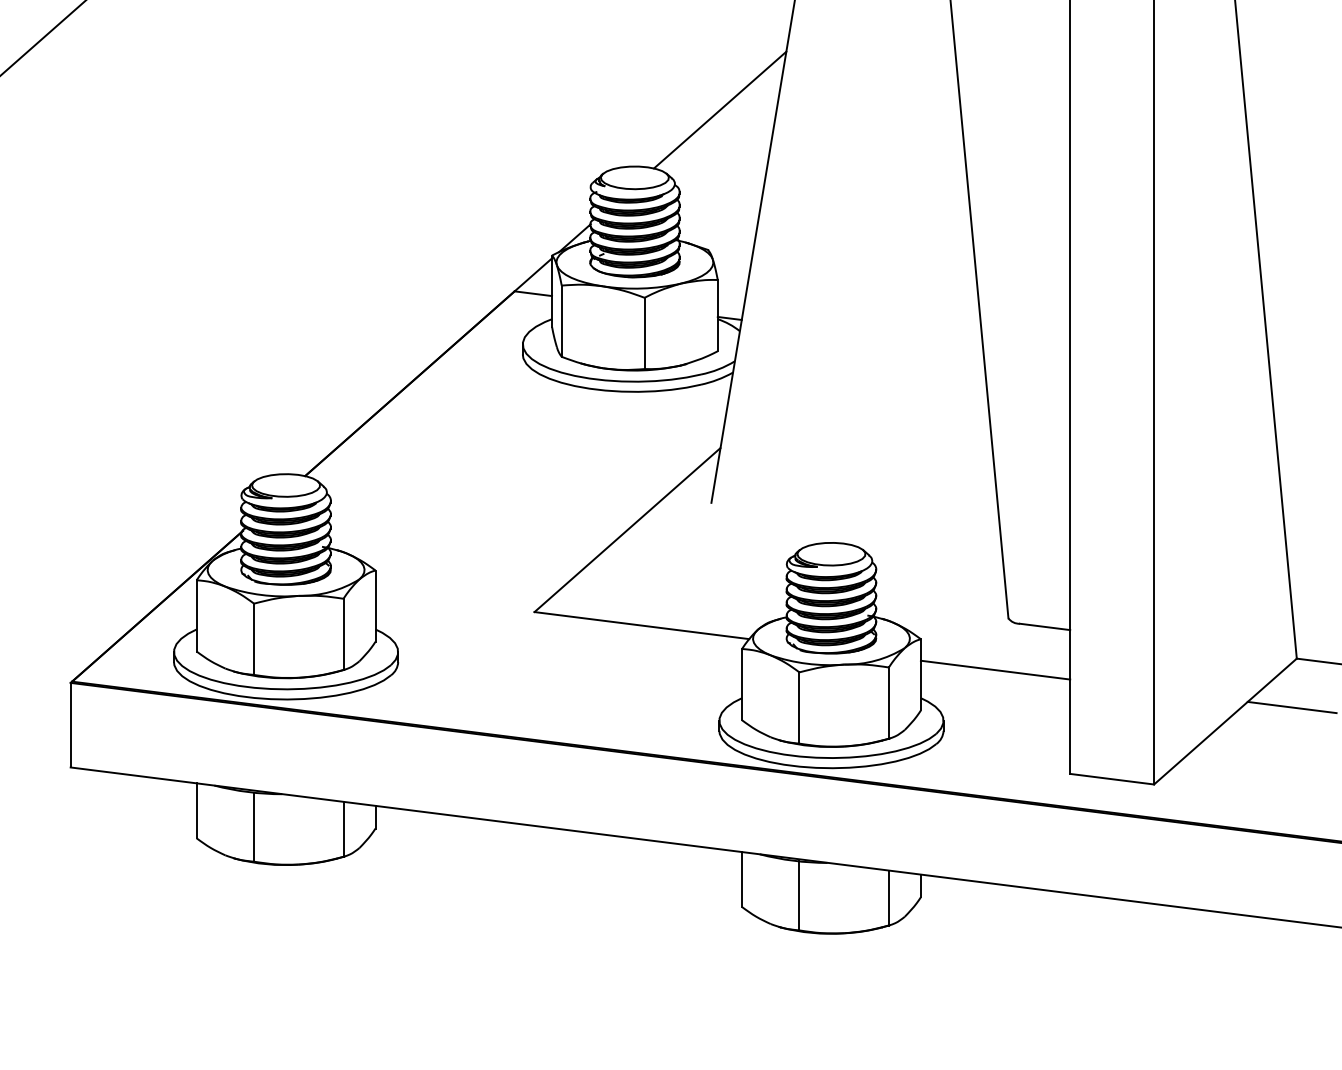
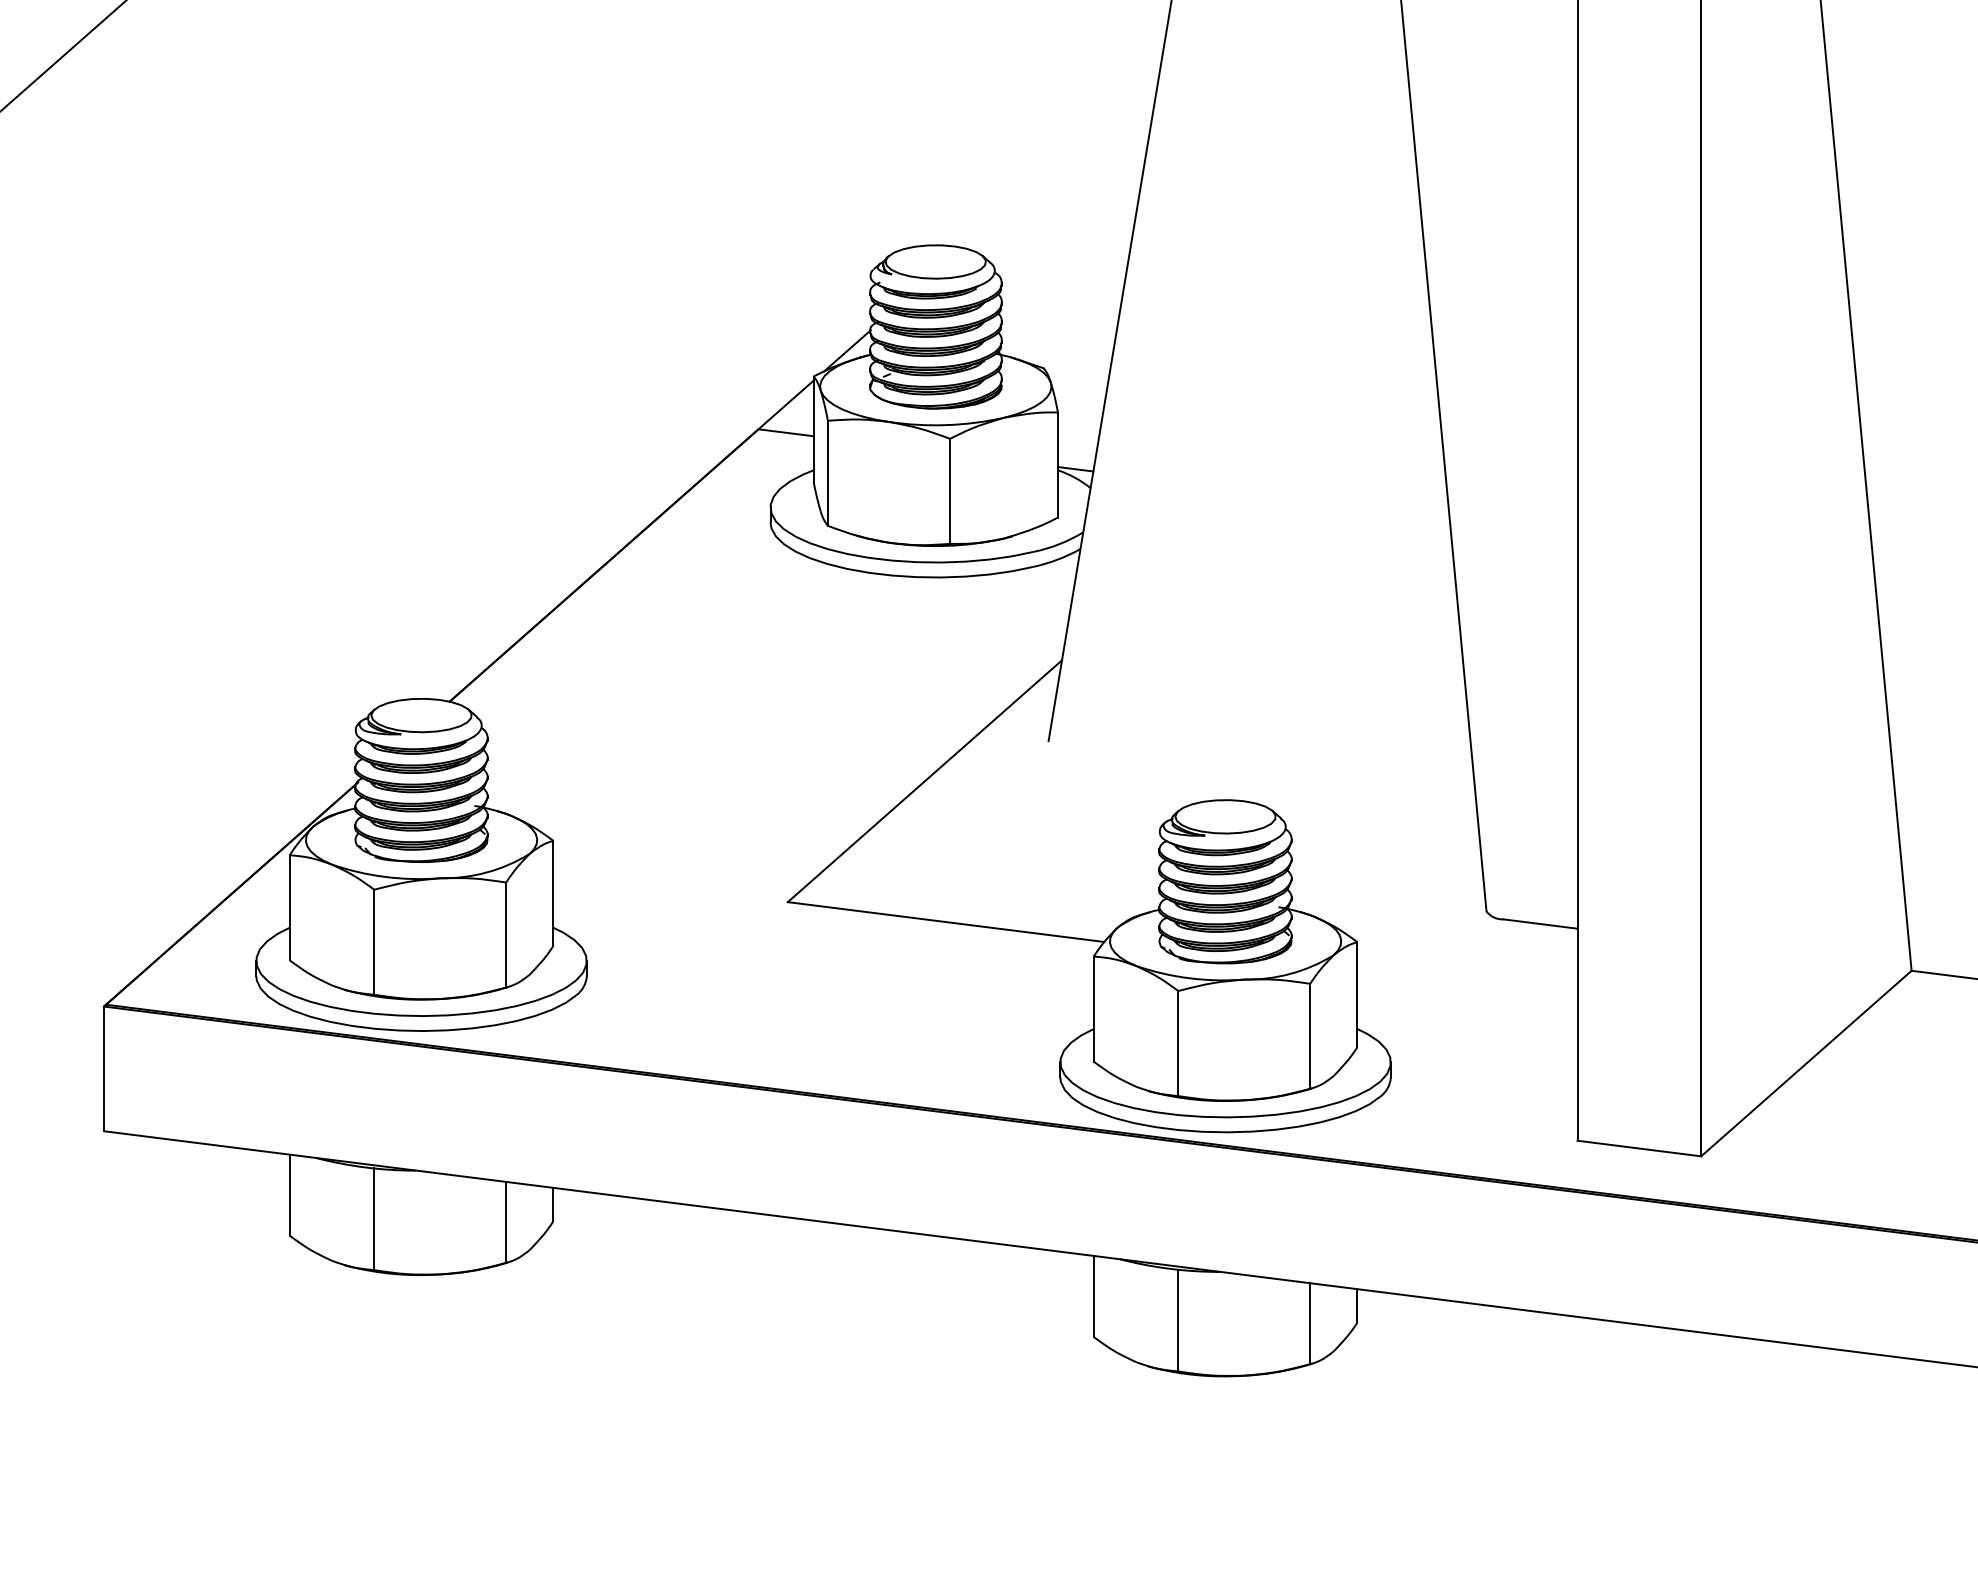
line: (720, 109) -> (1061, 161), removed
line: (995, 669) -> (1467, 986), removed
line: (1291, 707) -> (1903, 1042), removed

